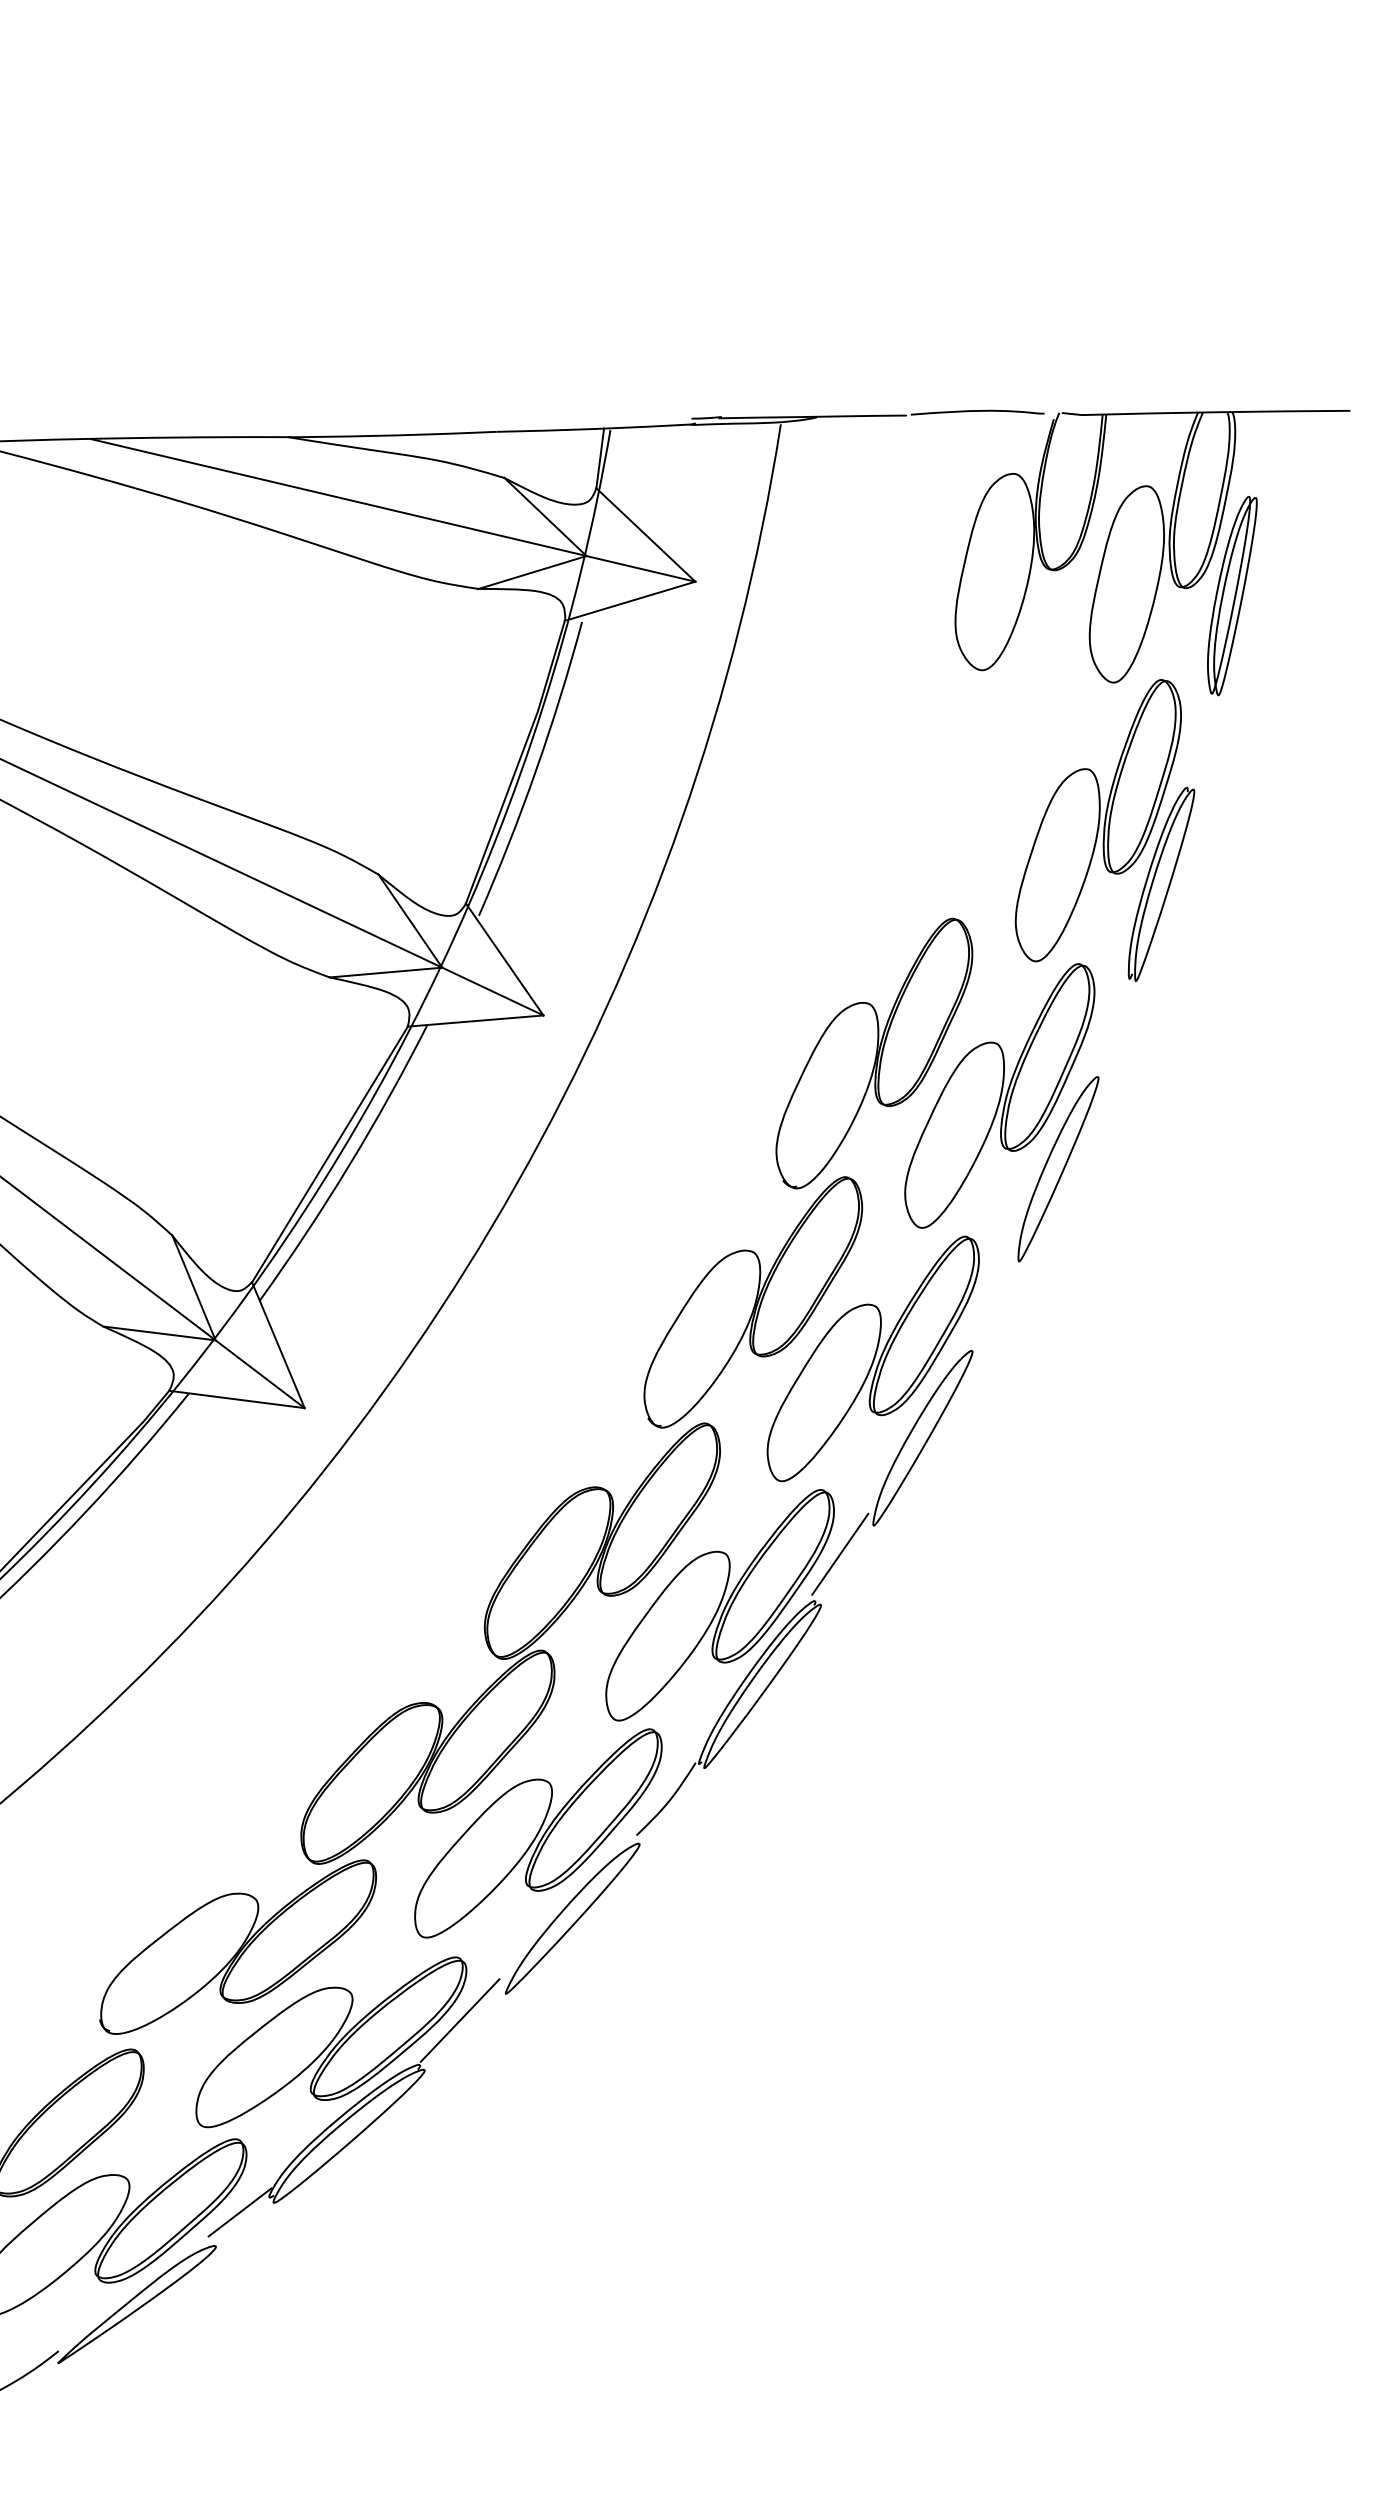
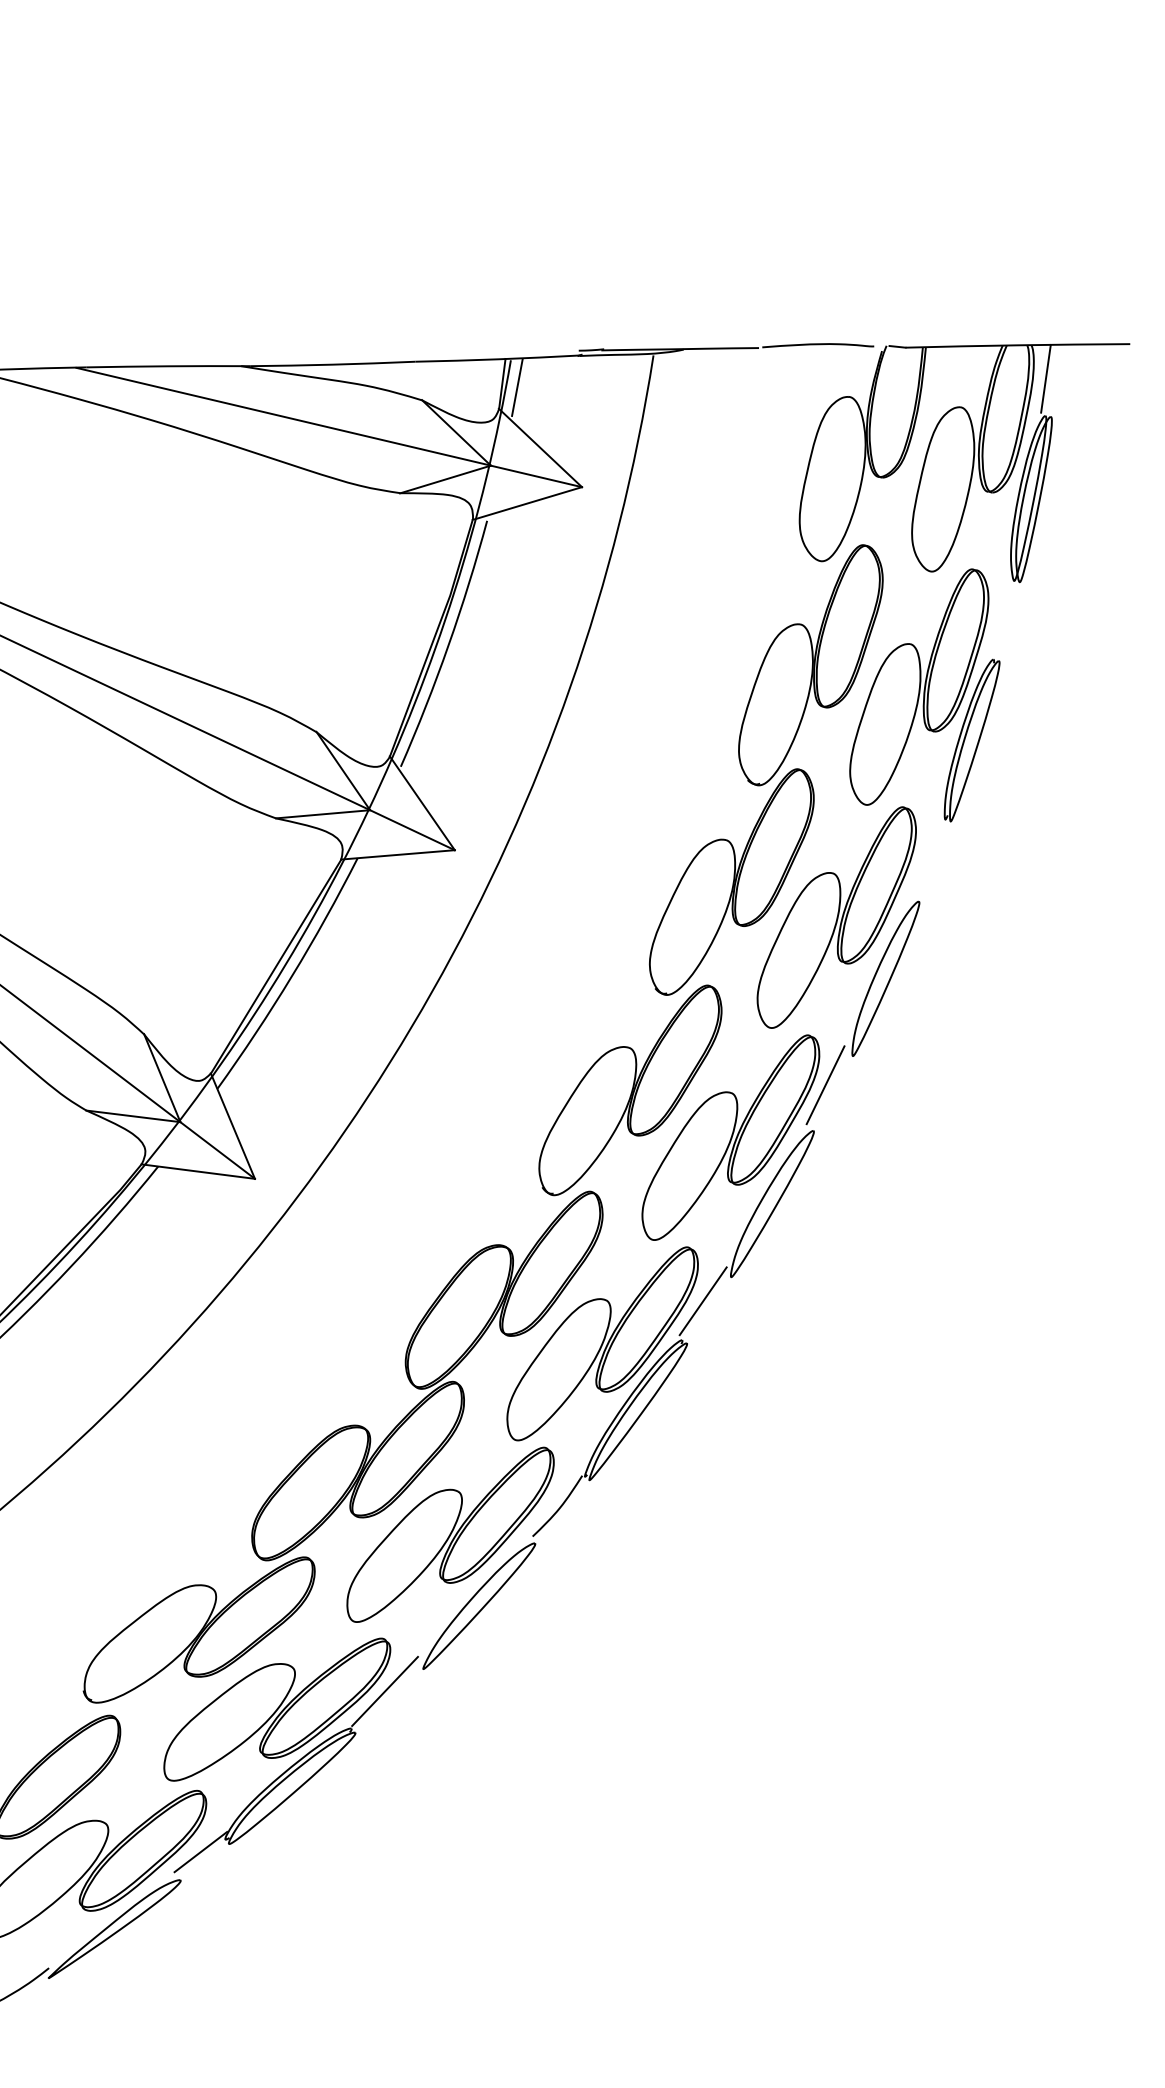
line: (1249, 451) -> (1045, 378), added
line: (617, 462) -> (516, 387), added
part: (968, 794) -> (810, 665), added
line: (986, 1295) -> (825, 1084), added

